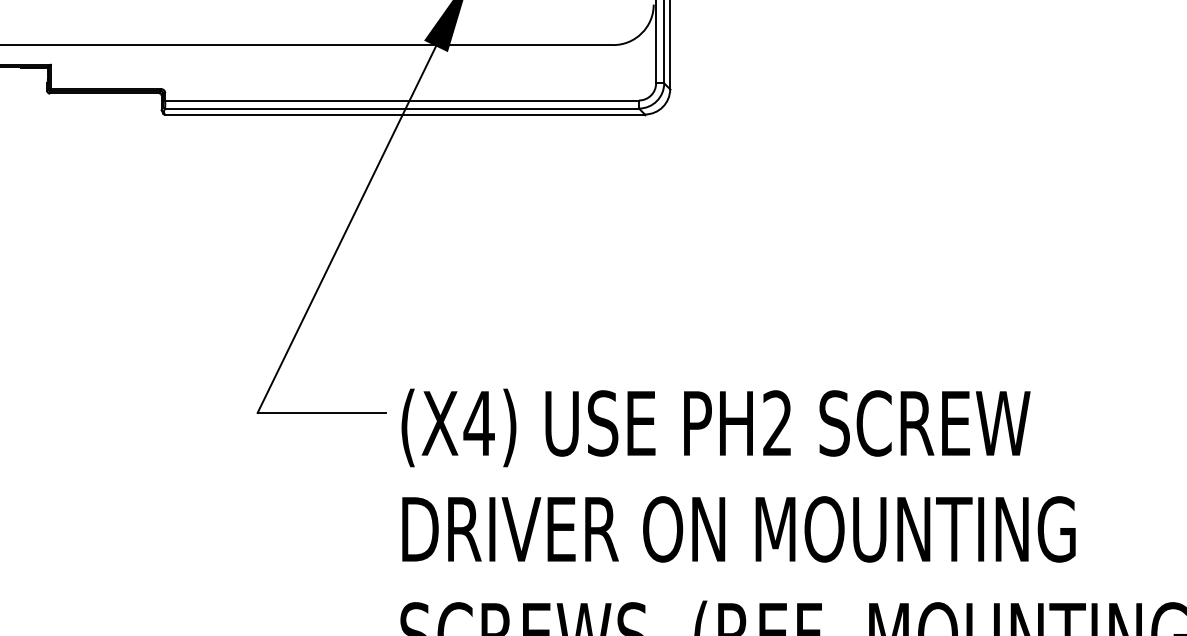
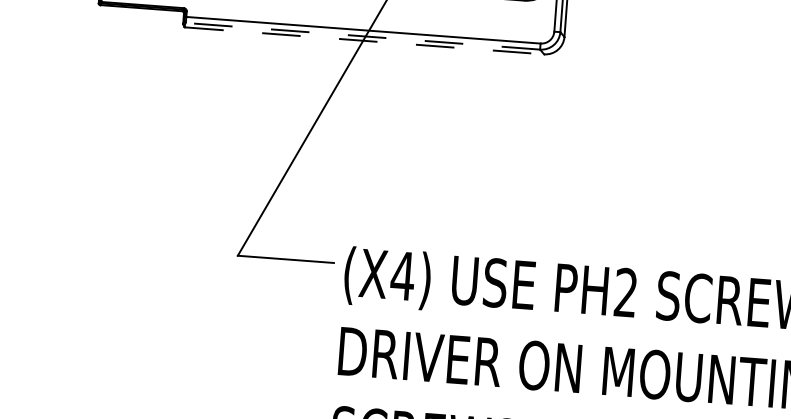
line: (402, 108) -> (363, 36), solid -> dashed
line: (405, 114) -> (365, 40), solid -> dashed

